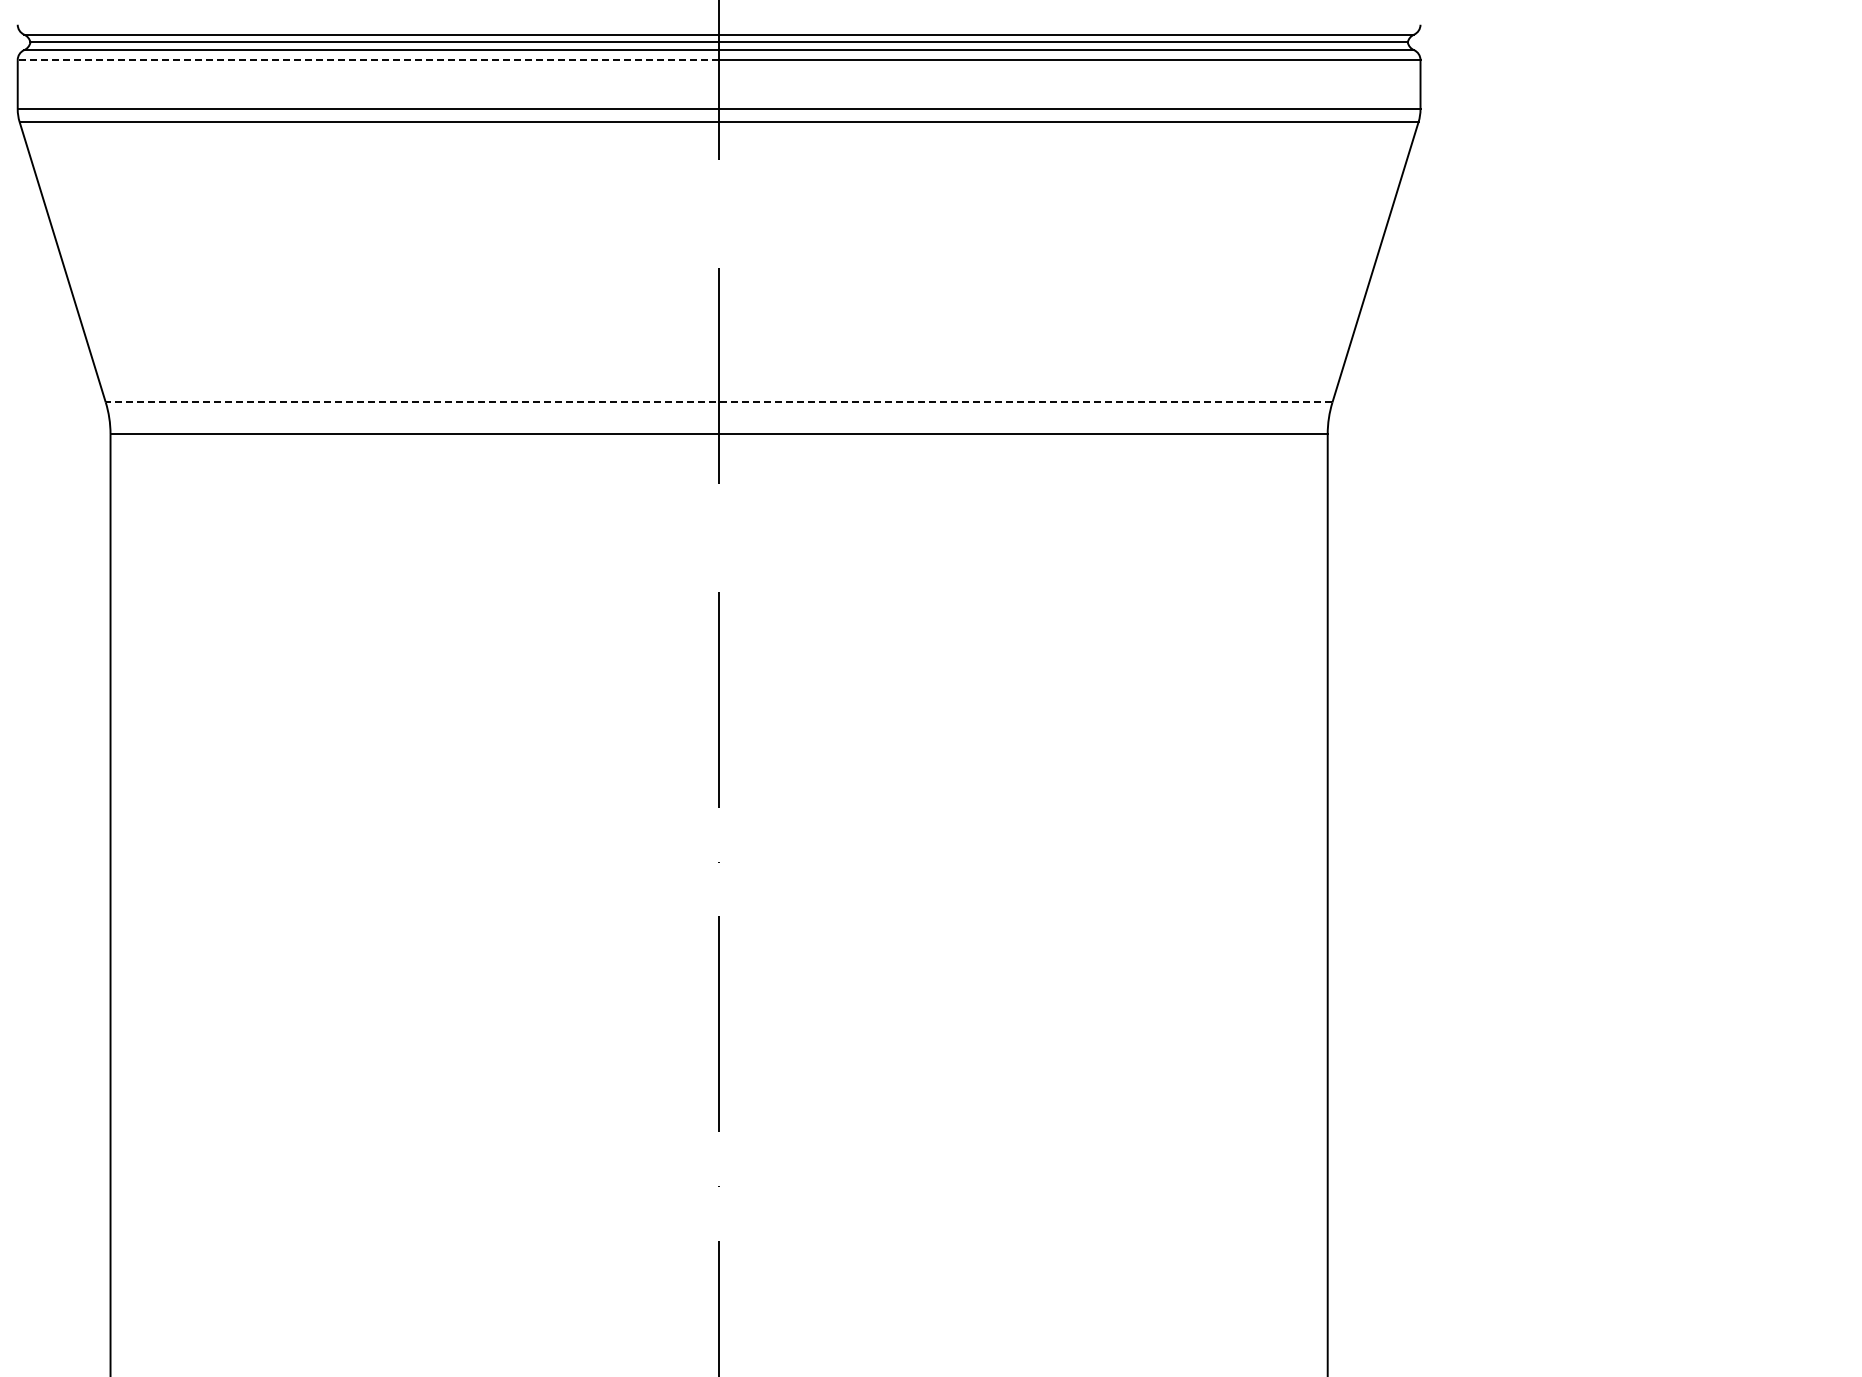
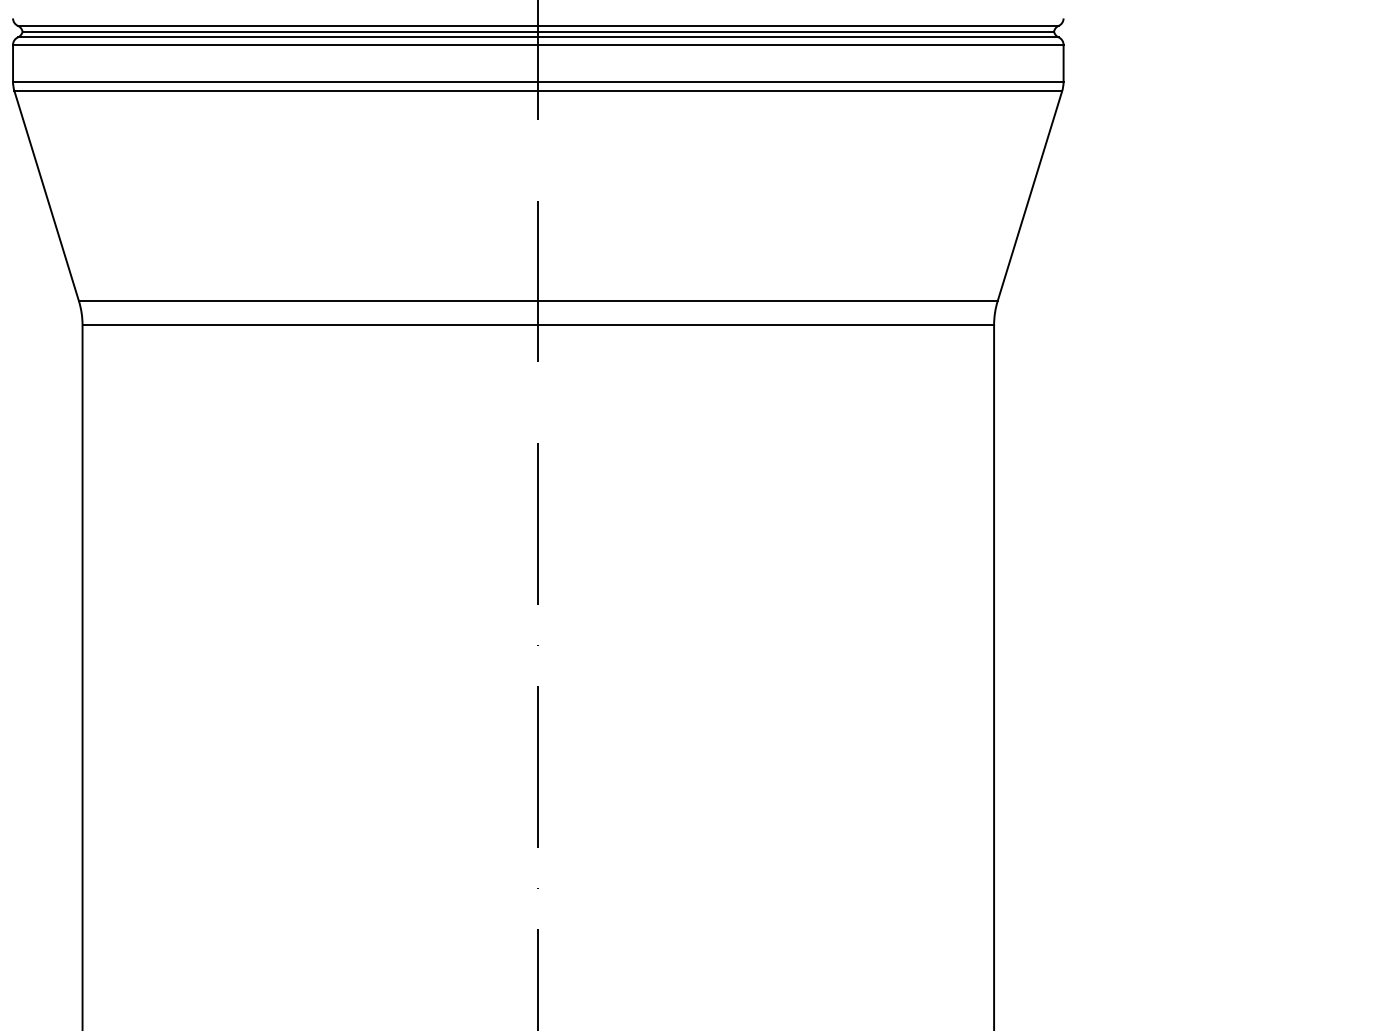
line: (368, 60) -> (275, 45), dashed -> solid
line: (718, 402) -> (537, 301), dashed -> solid

